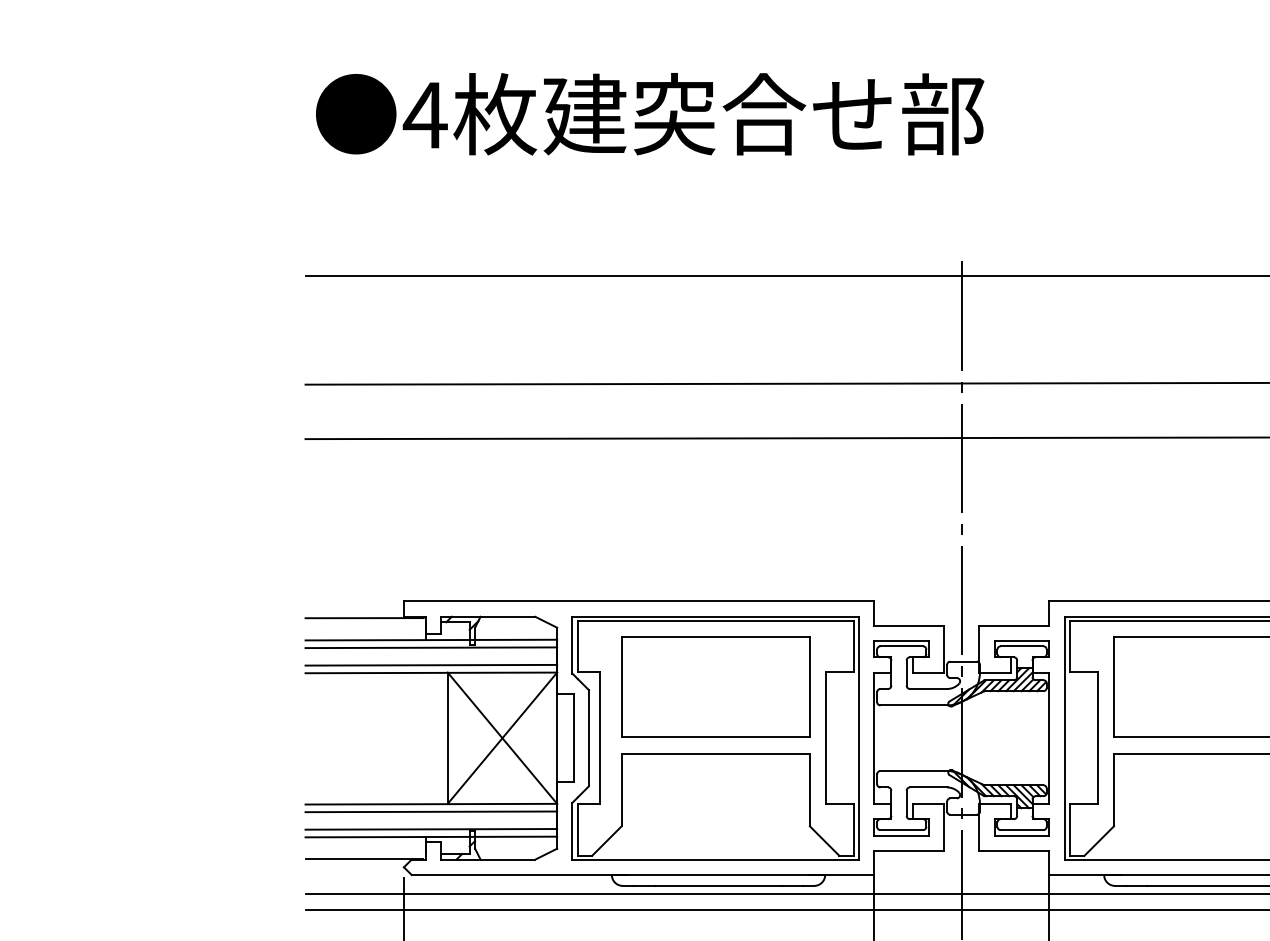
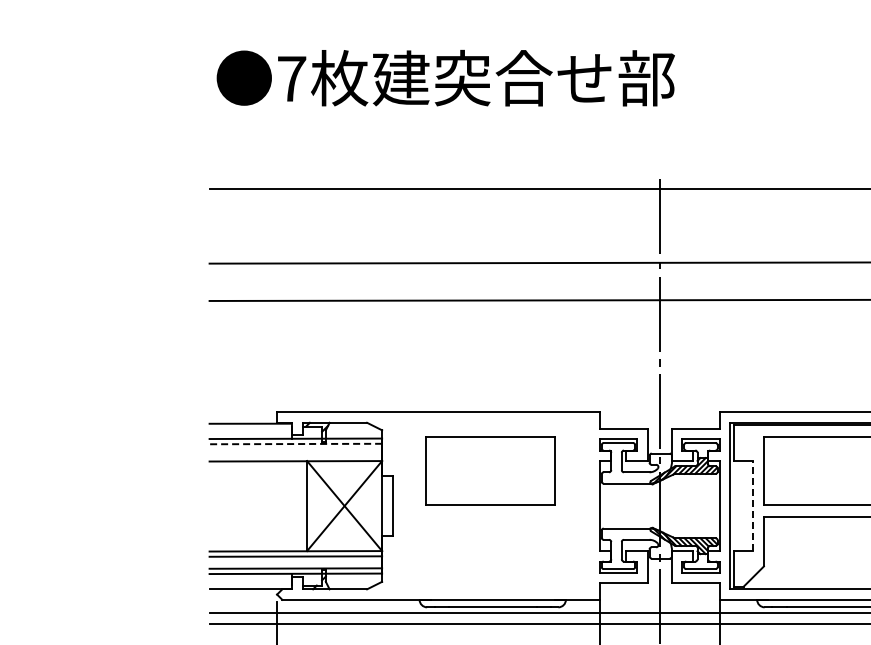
text: (424, 114) -> (291, 78), 4 -> 7
line: (430, 648) -> (295, 444), solid -> dashed
line: (430, 664) -> (295, 455), removed
part: (715, 737) -> (490, 505), removed
line: (1097, 737) -> (752, 505), solid -> dashed

